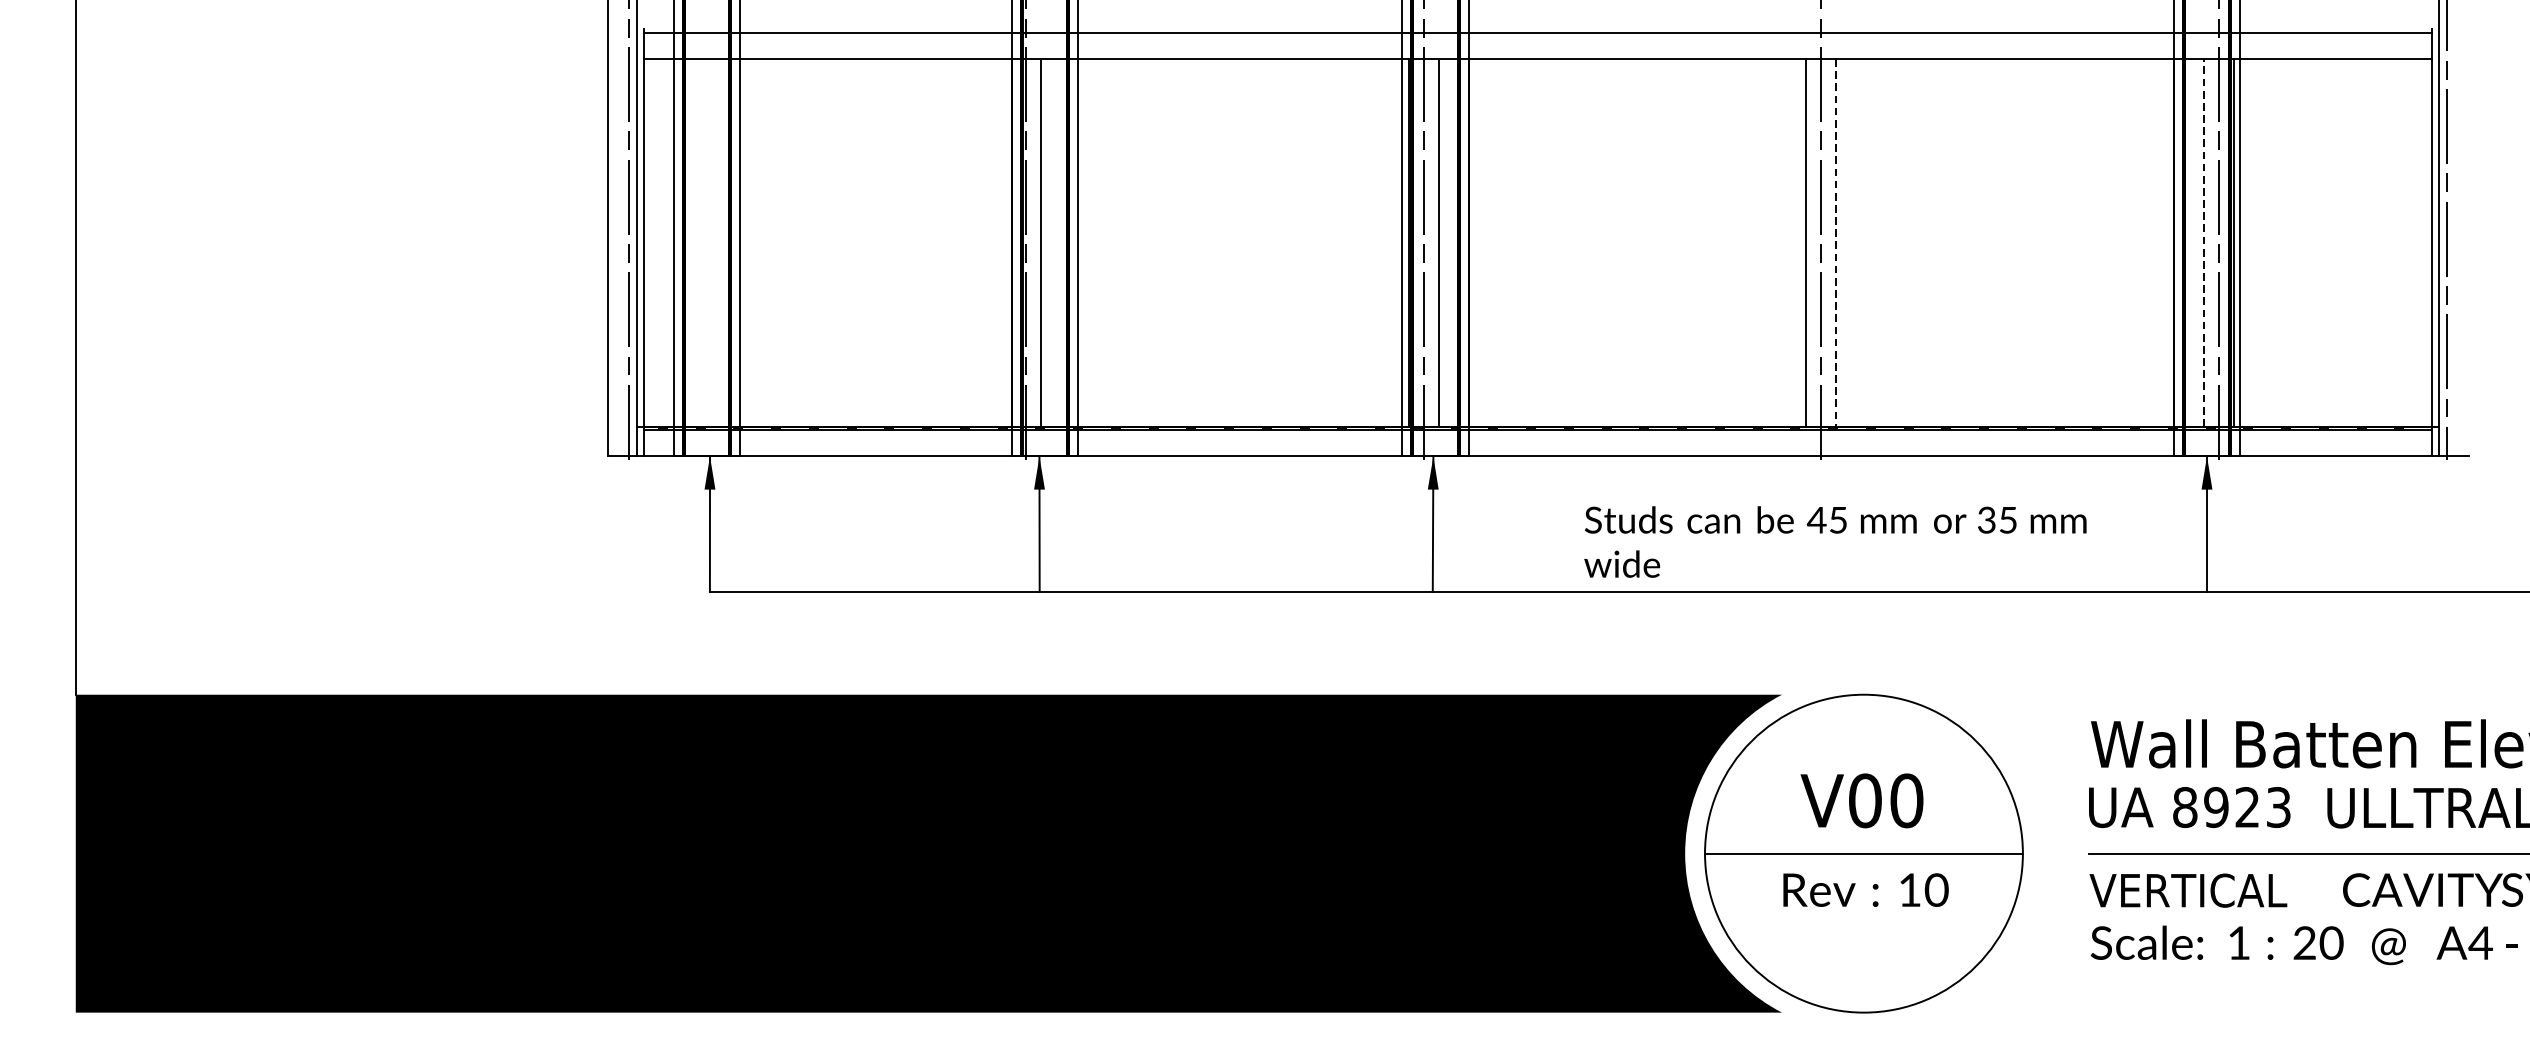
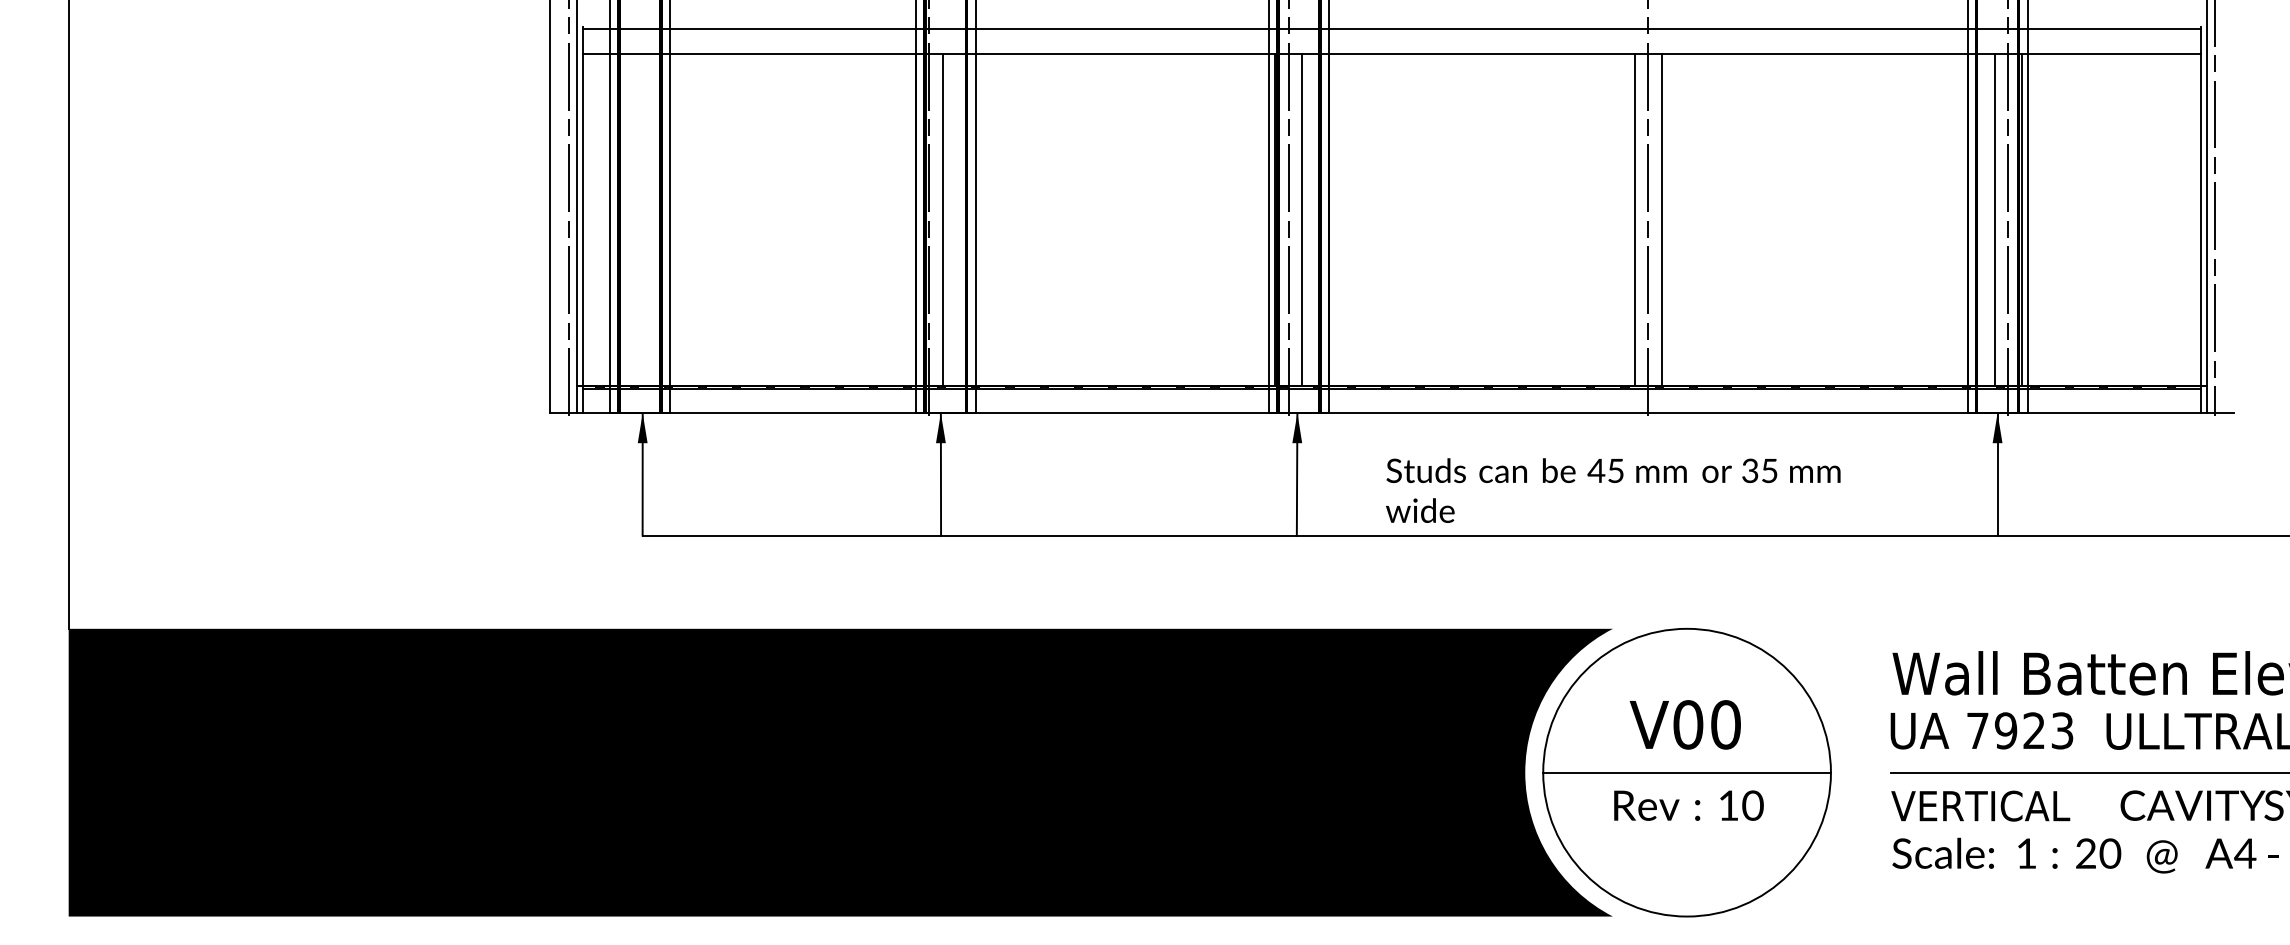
line: (2203, 242) -> (1994, 219), dashed -> solid
line: (1835, 243) -> (1661, 220), dashed -> solid
text: (1835, 541) -> (1613, 490), moved
text: (2184, 807) -> (1977, 730), 8923 -> 7923

